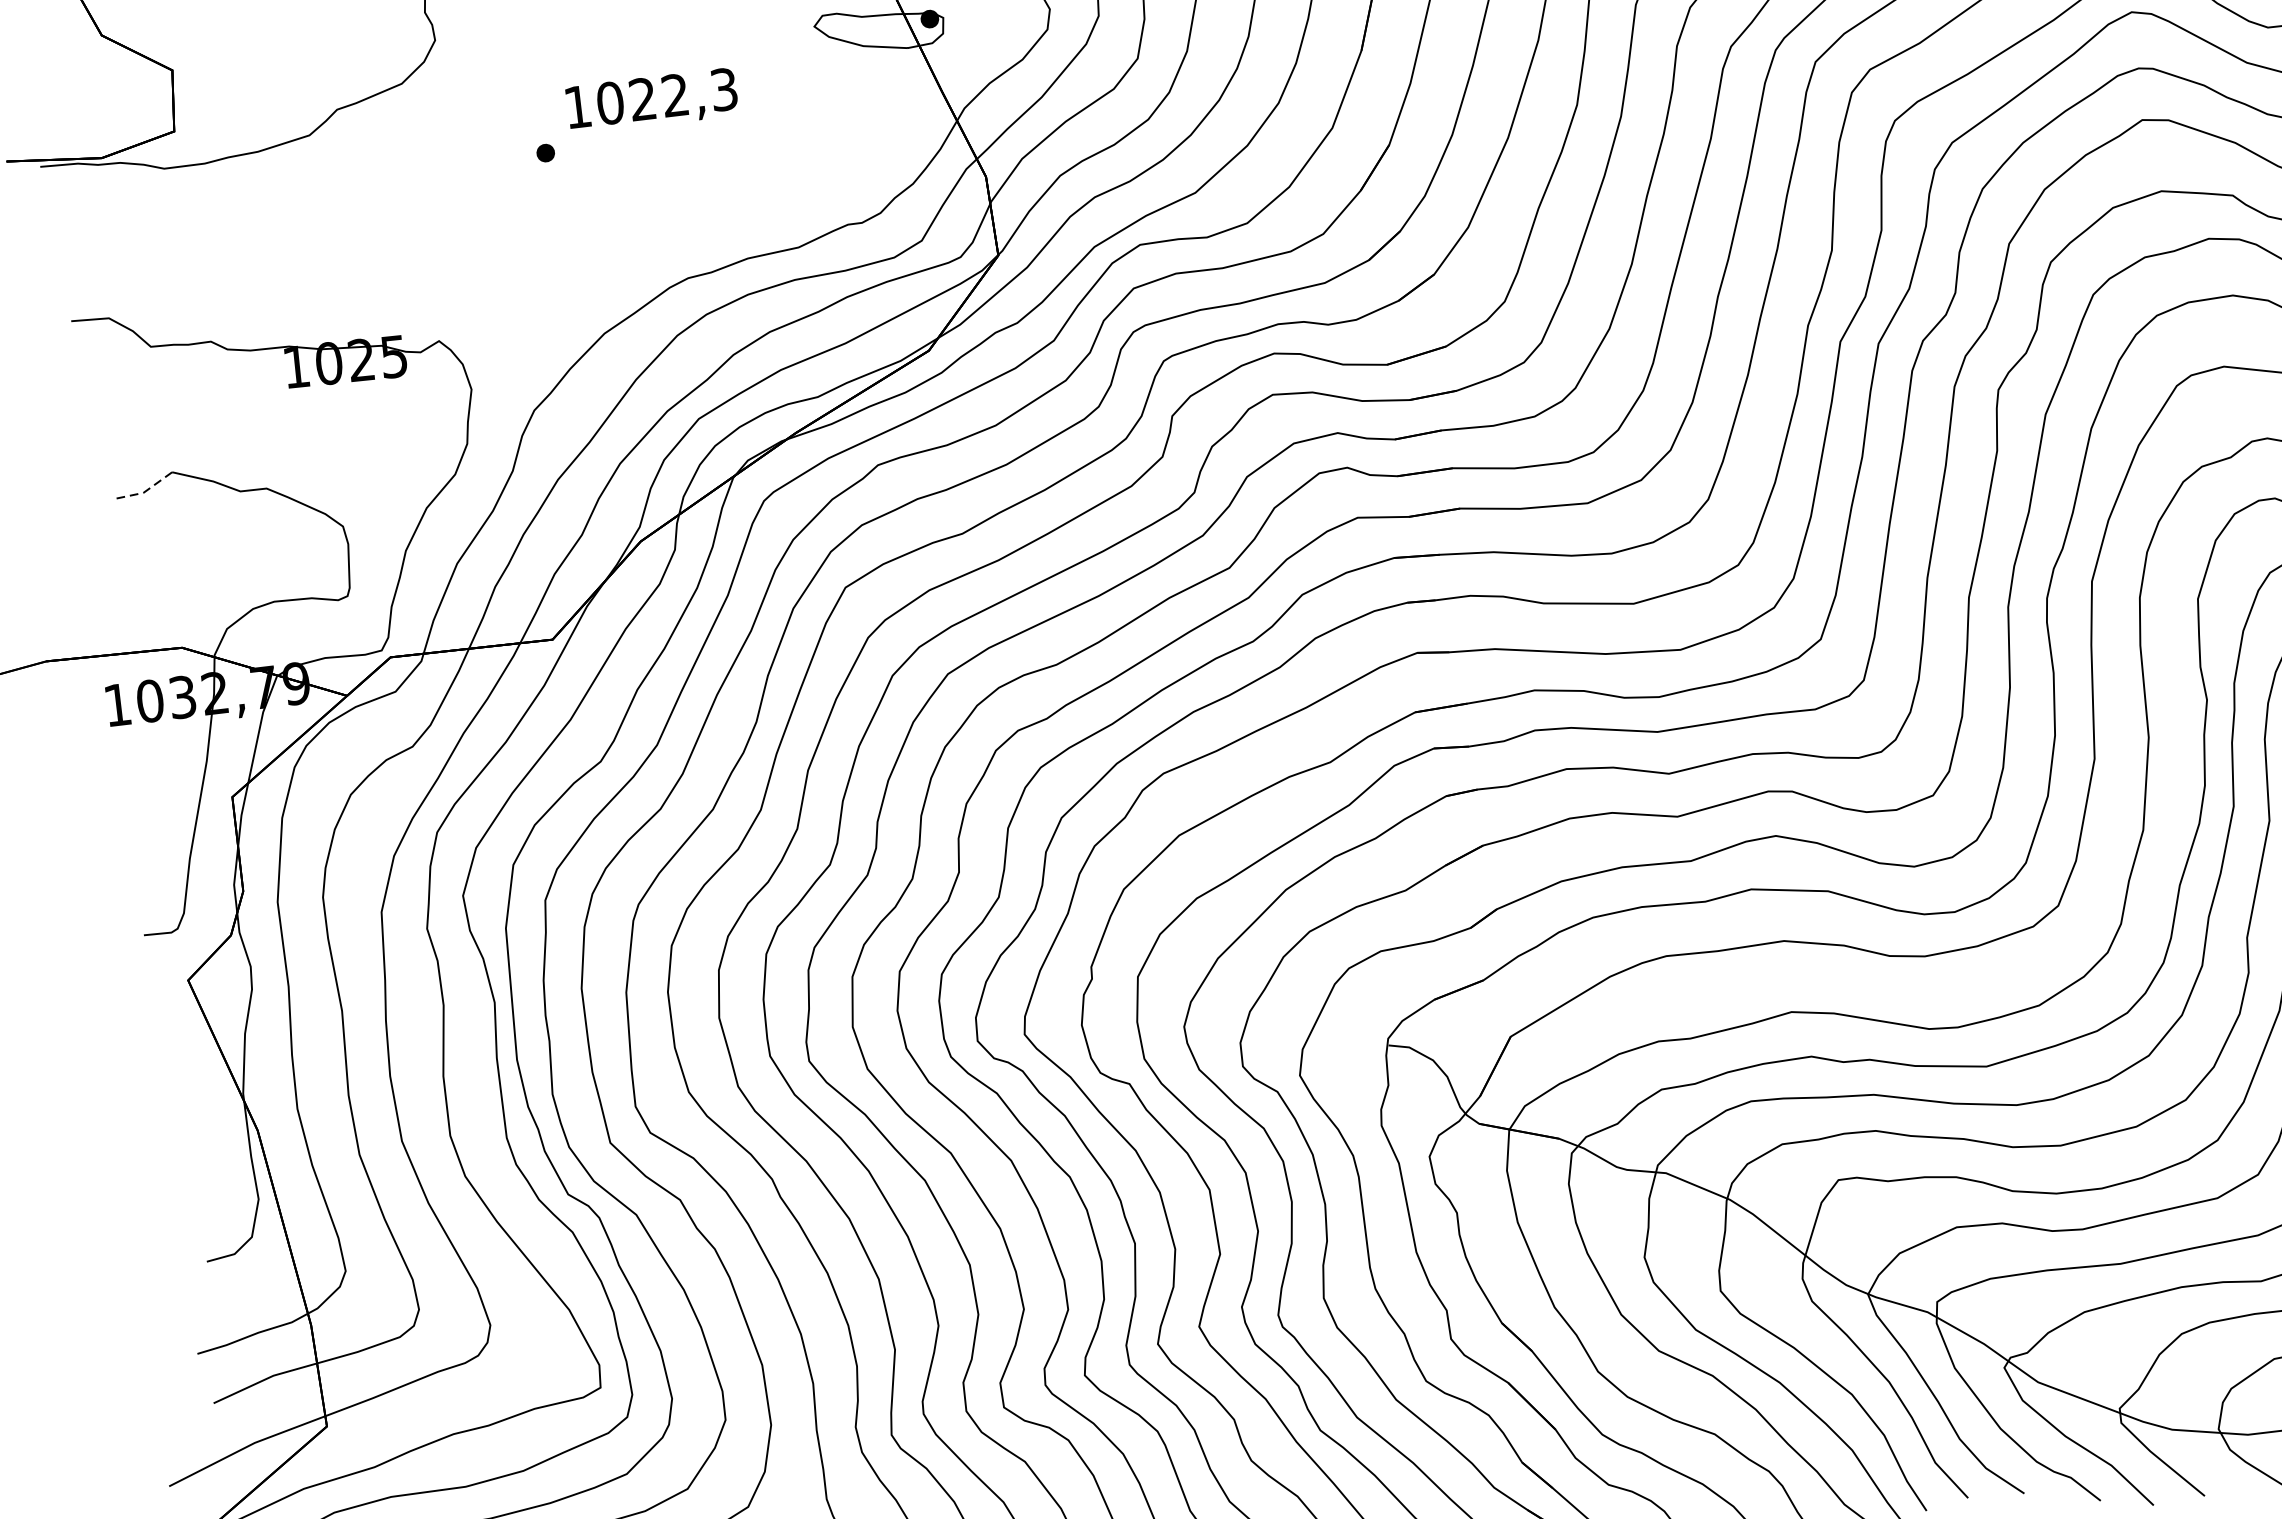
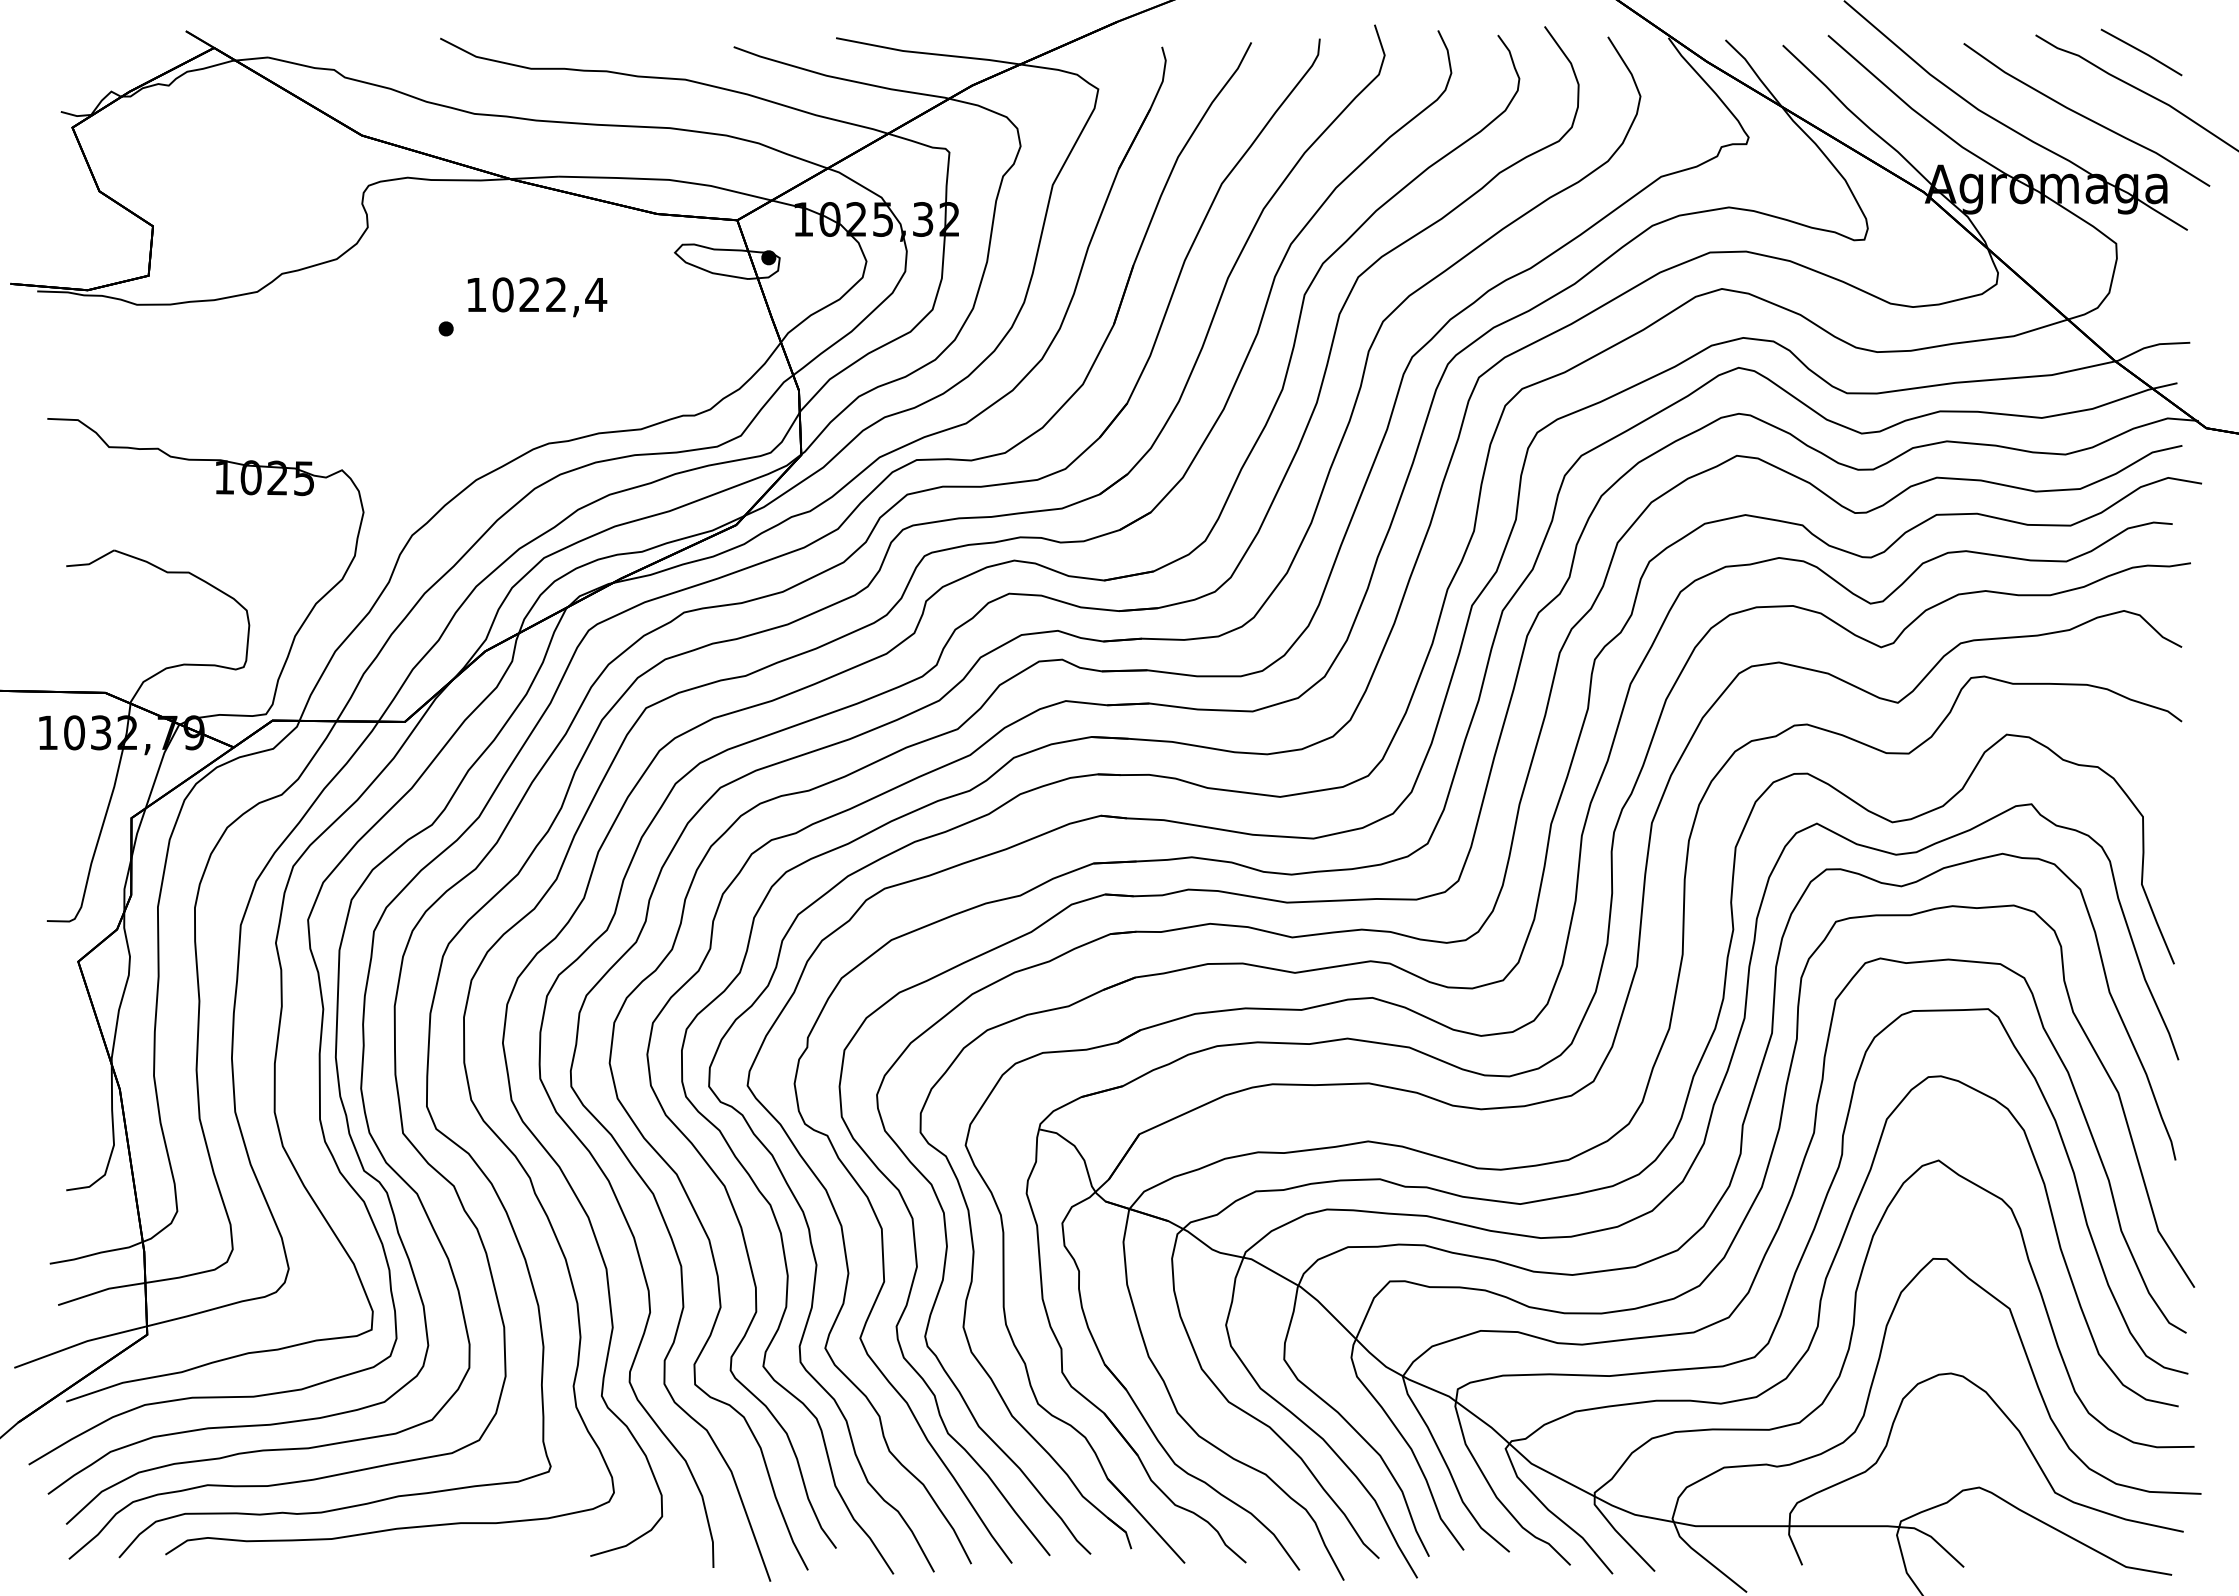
text: (724, 89) -> (596, 294), 1022,3 -> 1022,4
line: (145, 491) -> (90, 563), dashed -> solid

